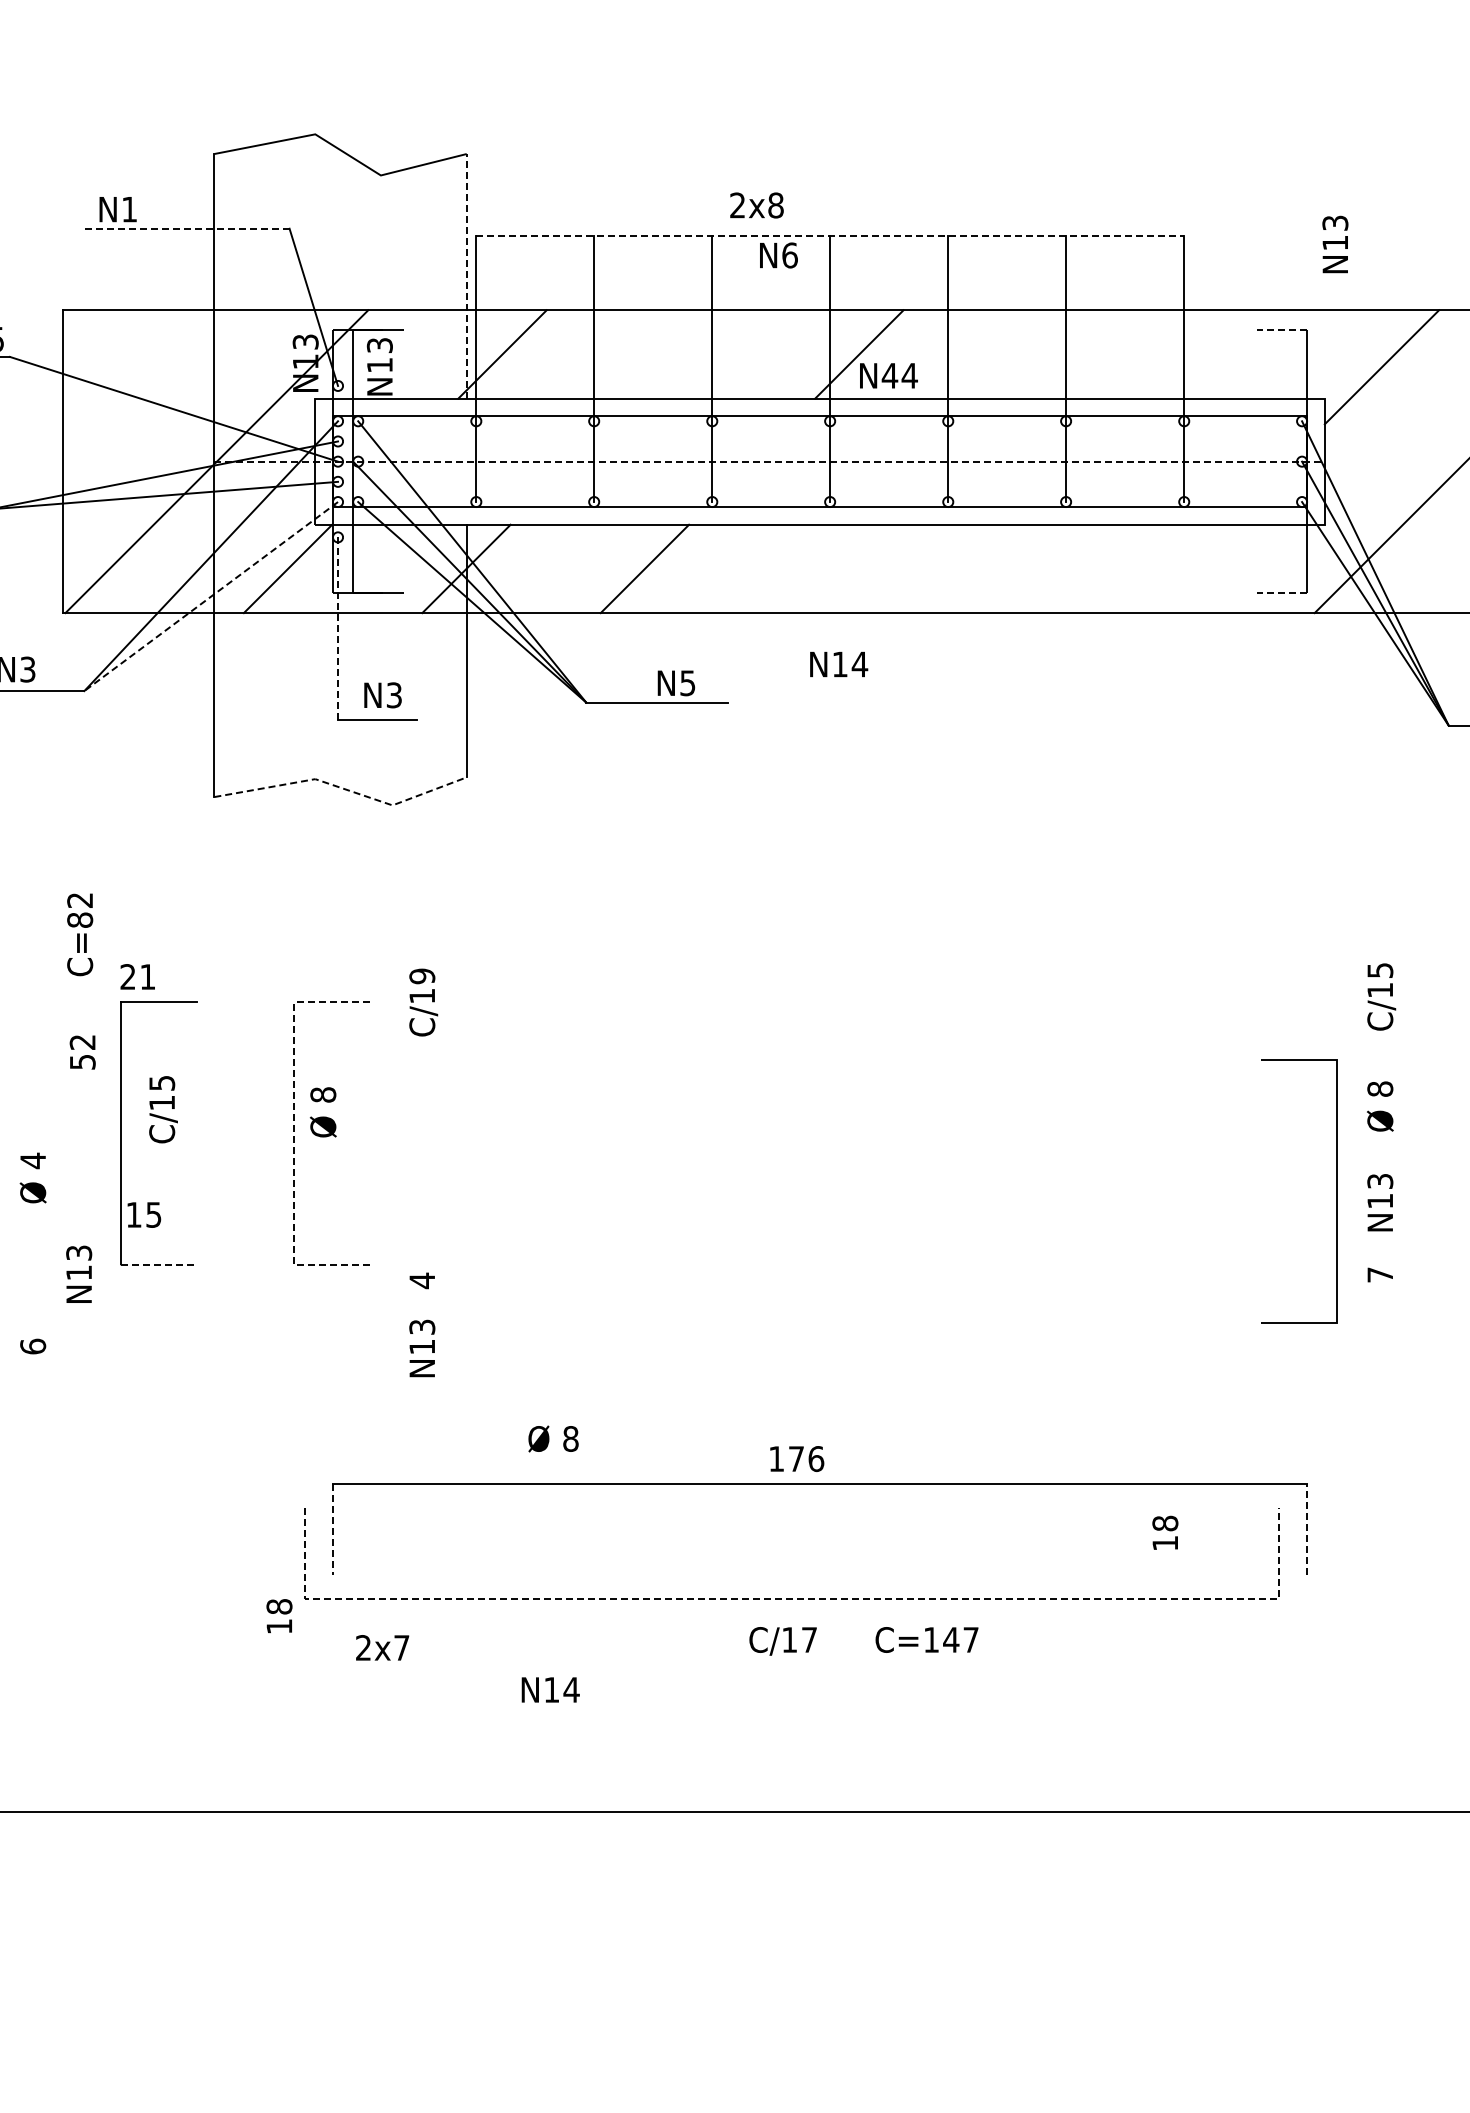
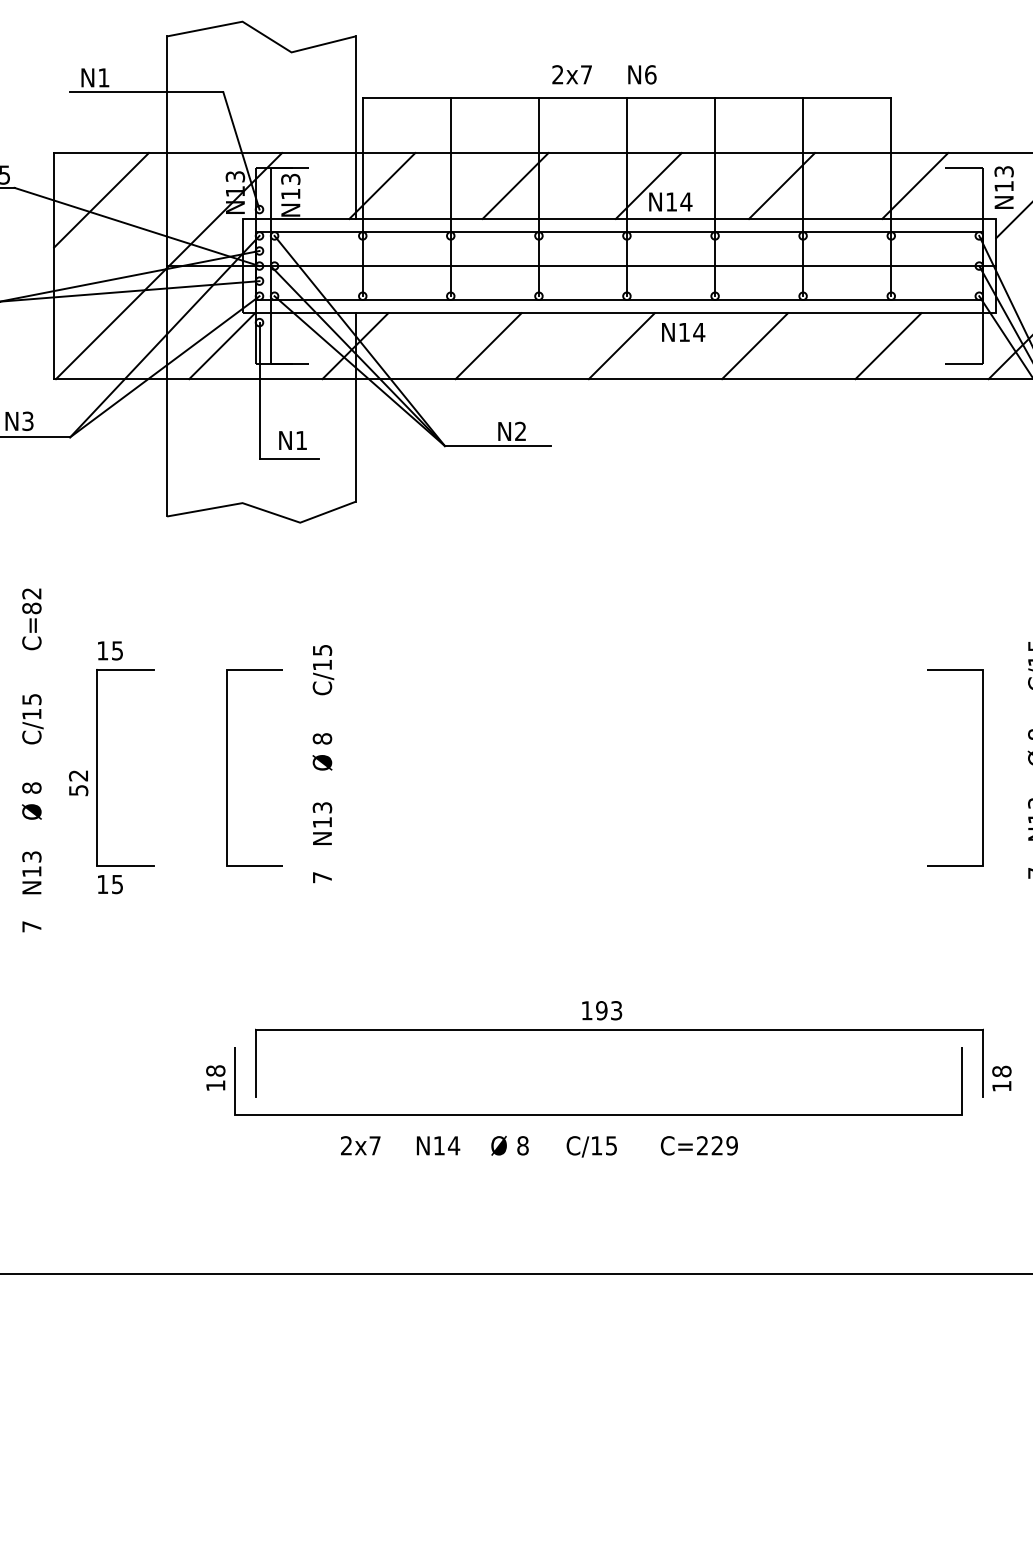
text: (775, 205) -> (586, 74), 2x8 -> 2x7
line: (186, 228) -> (146, 92), dashed -> solid
line: (830, 236) -> (627, 97), dashed -> solid
text: (1335, 244) -> (1004, 187), moved
text: (778, 255) -> (642, 74), moved
line: (466, 275) -> (355, 127), dashed -> solid
line: (1281, 330) -> (963, 168), dashed -> solid
line: (680, 354) -> (515, 186), added
line: (1037, 354) -> (781, 186), added
line: (1216, 354) -> (915, 186), added
line: (125, 373) -> (100, 200), added
text: (889, 375) -> (671, 201), N44 -> N14
line: (770, 461) -> (582, 265), dashed -> solid
line: (823, 568) -> (621, 345), added
line: (1001, 568) -> (754, 345), added
line: (1180, 568) -> (888, 345), added
line: (1281, 592) -> (963, 363), dashed -> solid
line: (210, 596) -> (164, 366), dashed -> solid
line: (338, 629) -> (259, 391), dashed -> solid
text: (839, 664) -> (683, 332), moved
text: (687, 683) -> (520, 431), N5 -> N2
text: (394, 695) -> (301, 440), N3 -> N1
line: (343, 788) -> (263, 510), dashed -> solid
text: (80, 934) -> (32, 619), moved
text: (422, 976) -> (322, 650), C/19 -> C/15
text: (137, 977) -> (109, 651), 21 -> 15
text: (82, 1052) -> (78, 783), moved
text: (163, 1109) -> (32, 719), moved
text: (322, 1112) -> (321, 751), moved
line: (293, 1133) -> (226, 767), dashed -> solid
text: (33, 1160) -> (32, 787), 4 -> 8
line: (1336, 1191) -> (982, 767), moved
text: (144, 1214) -> (110, 884), moved
line: (158, 1264) -> (125, 865), dashed -> solid
text: (79, 1273) -> (32, 872), moved
text: (421, 1280) -> (321, 877), 4 -> 7
text: (33, 1346) -> (32, 926), 6 -> 7
text: (422, 1348) -> (322, 823), moved
text: (553, 1438) -> (509, 1145), moved
text: (806, 1459) -> (609, 1011), 176 -> 193
line: (1307, 1529) -> (983, 1063), dashed -> solid
line: (332, 1530) -> (255, 1064), dashed -> solid
text: (1165, 1532) -> (1001, 1078), moved
line: (792, 1599) -> (598, 1115), dashed -> solid
text: (279, 1615) -> (215, 1077), moved
text: (809, 1639) -> (611, 1145), C/17 -> C/15
text: (951, 1639) -> (717, 1145), C=147 -> C=229
text: (382, 1647) -> (360, 1145), moved
text: (550, 1689) -> (438, 1145), moved

